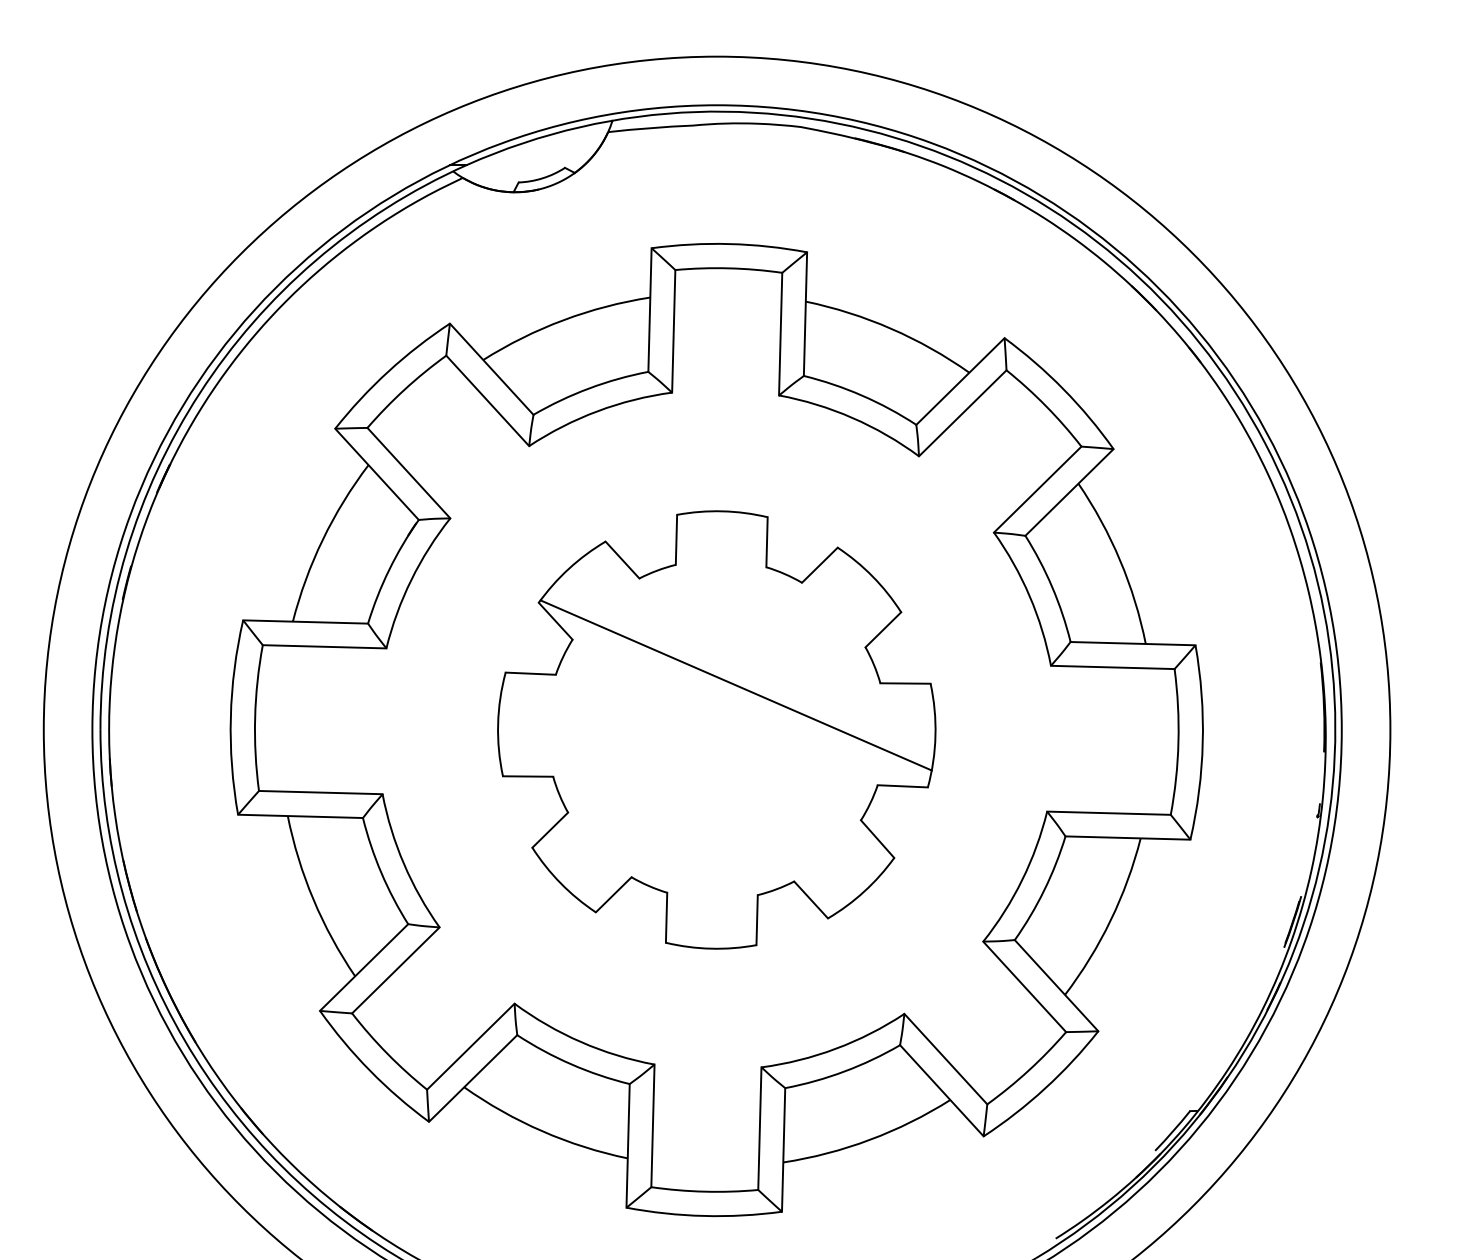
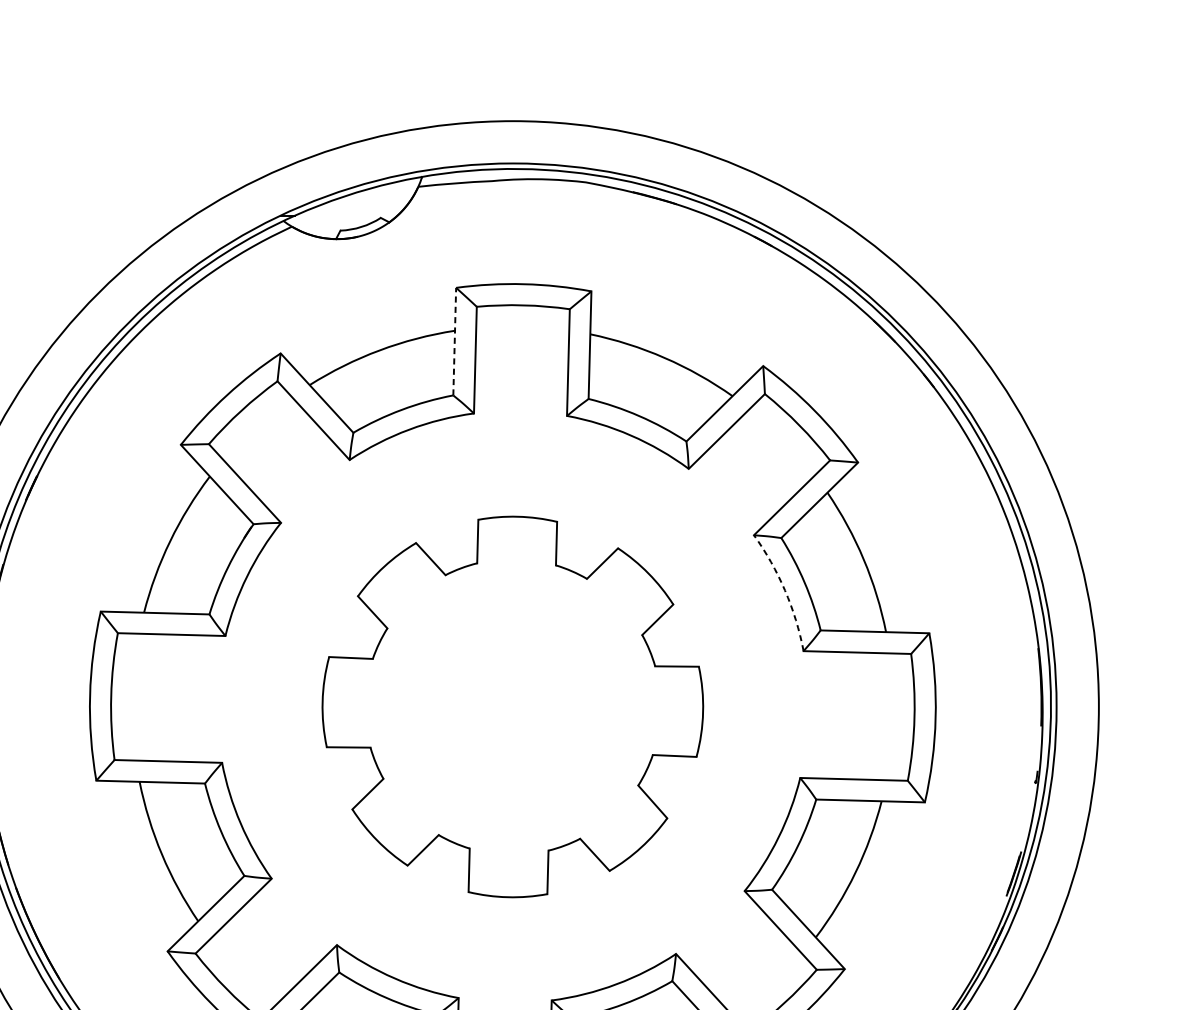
line: (649, 310) -> (454, 342), solid -> dashed
arc: (1029, 596) -> (784, 590), solid -> dashed
line: (735, 685) -> (529, 668), removed

